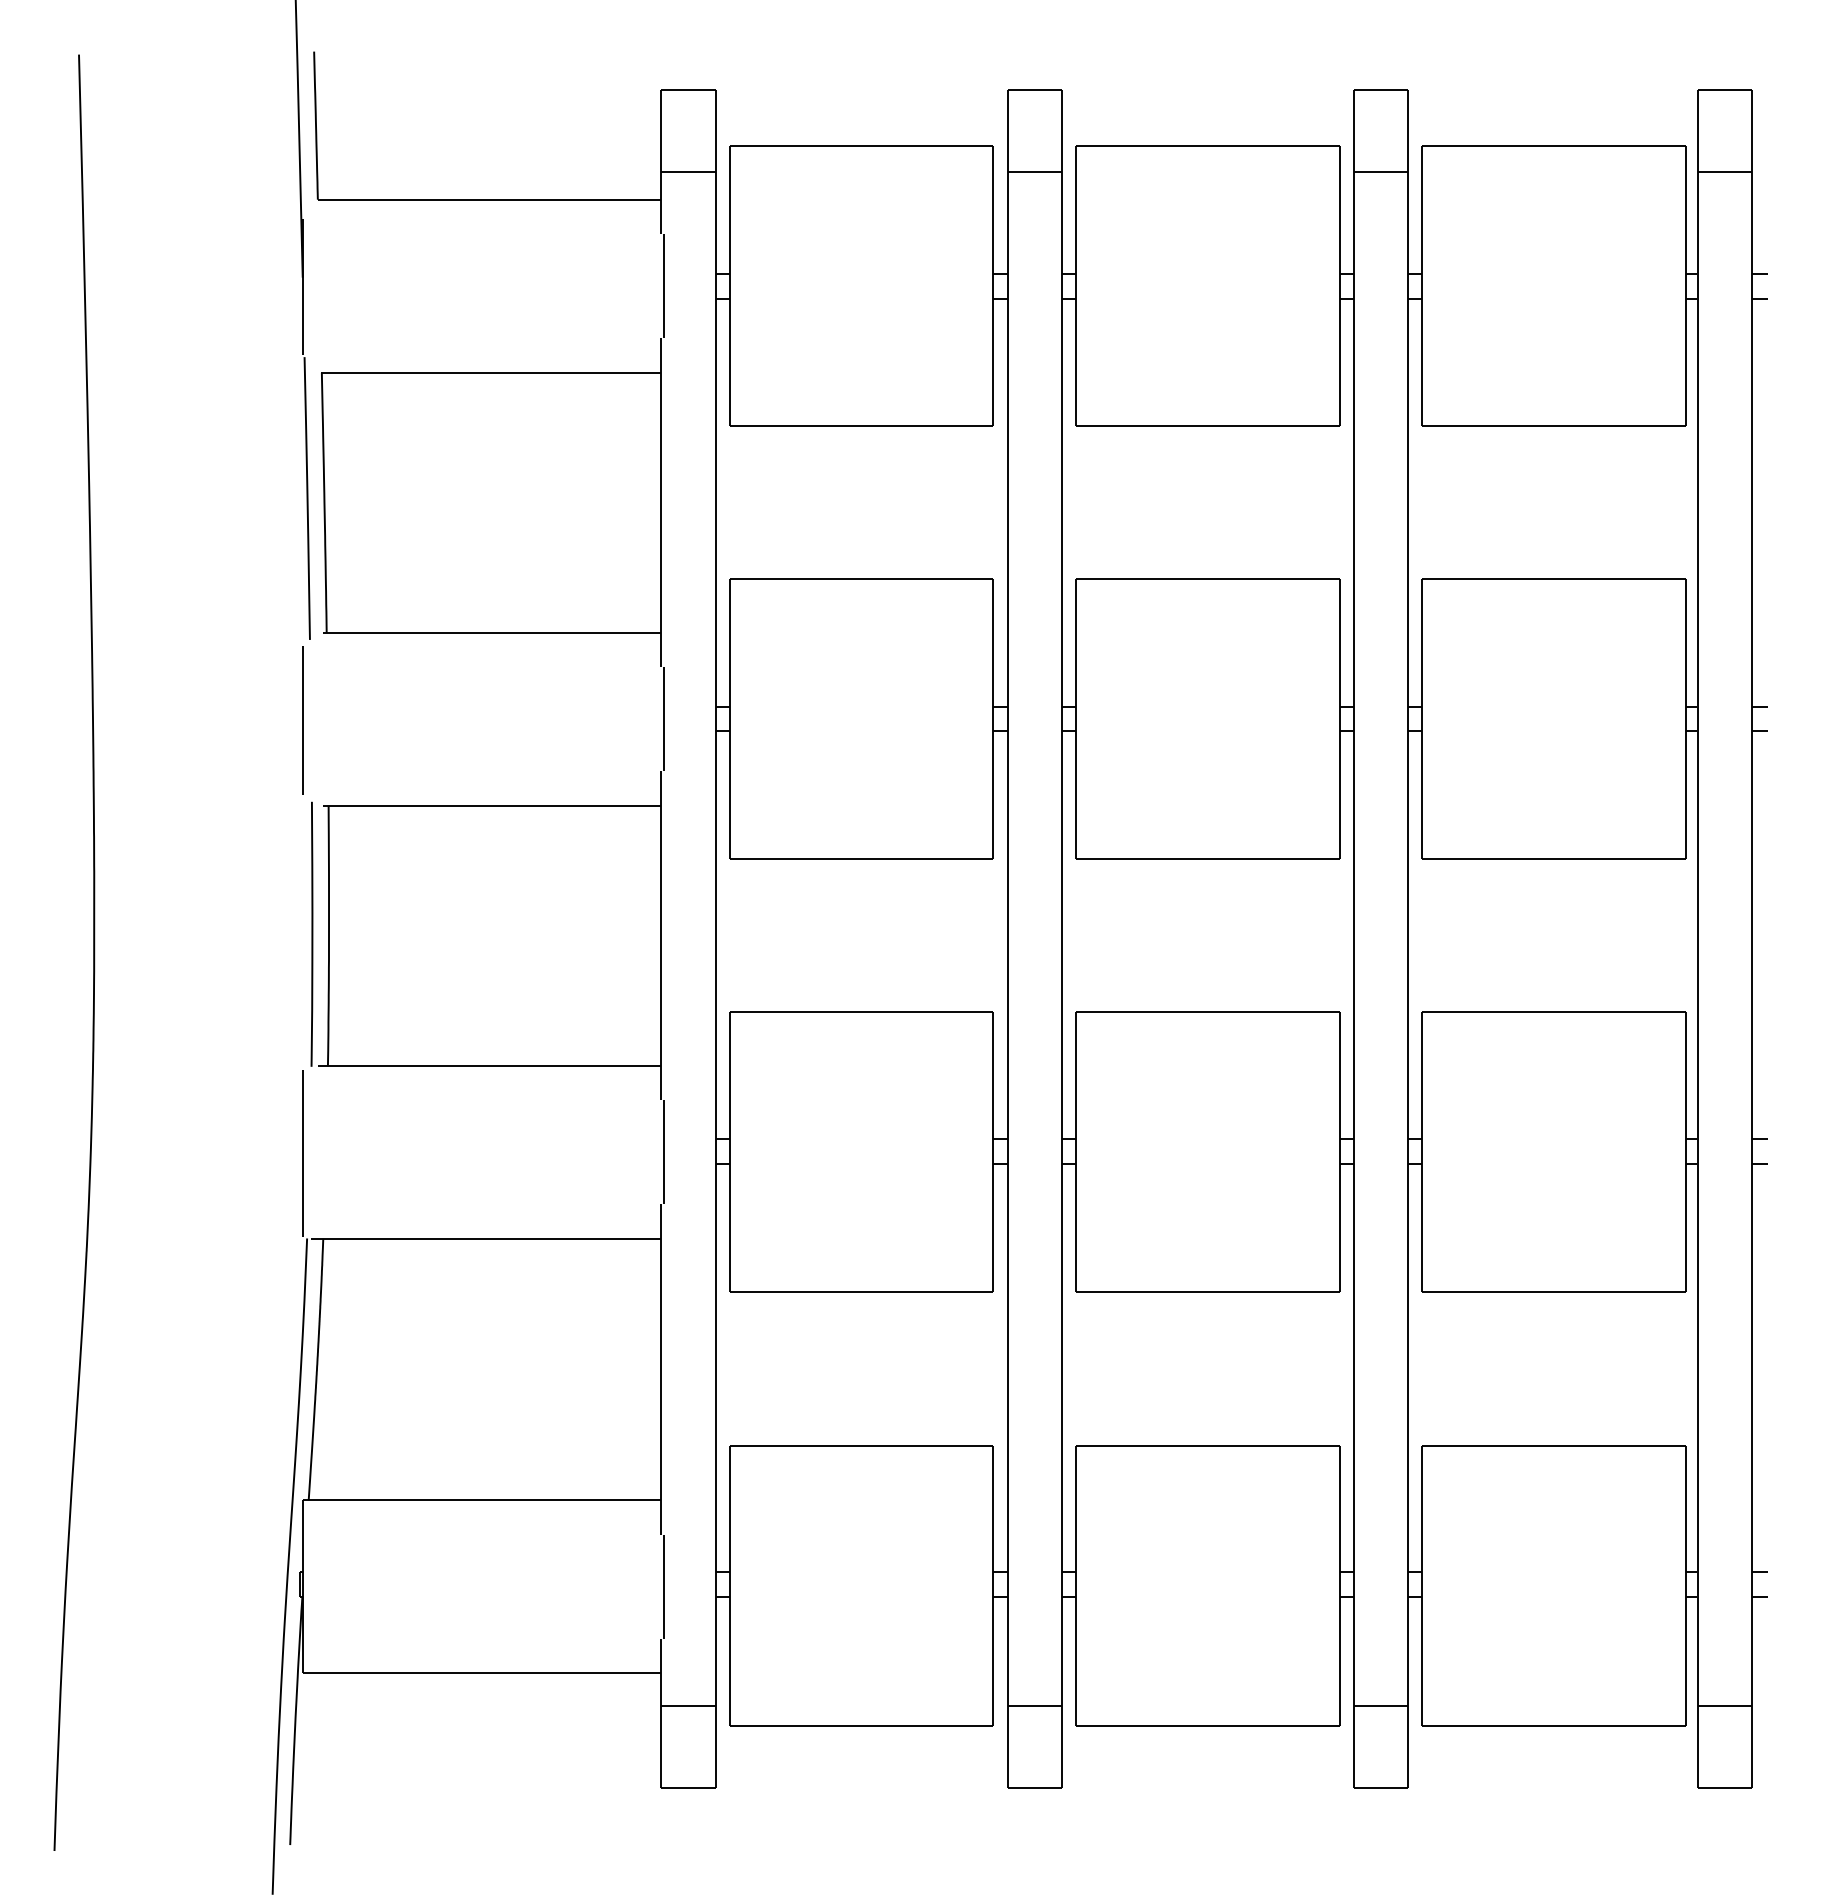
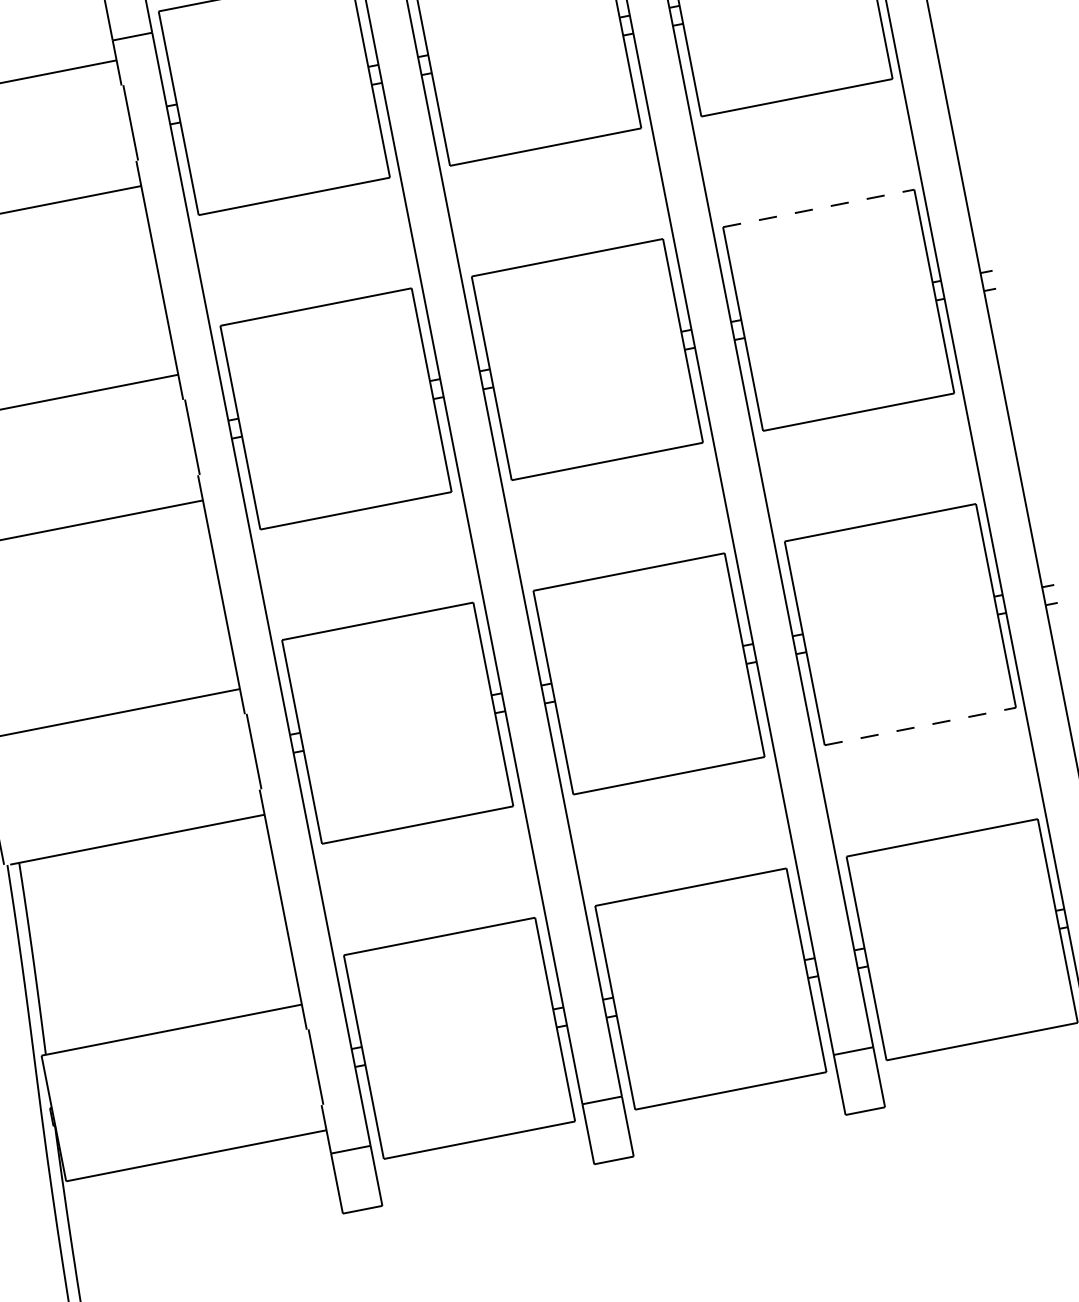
line: (1554, 578) -> (818, 208), solid -> dashed
line: (1554, 1292) -> (920, 726), solid -> dashed

